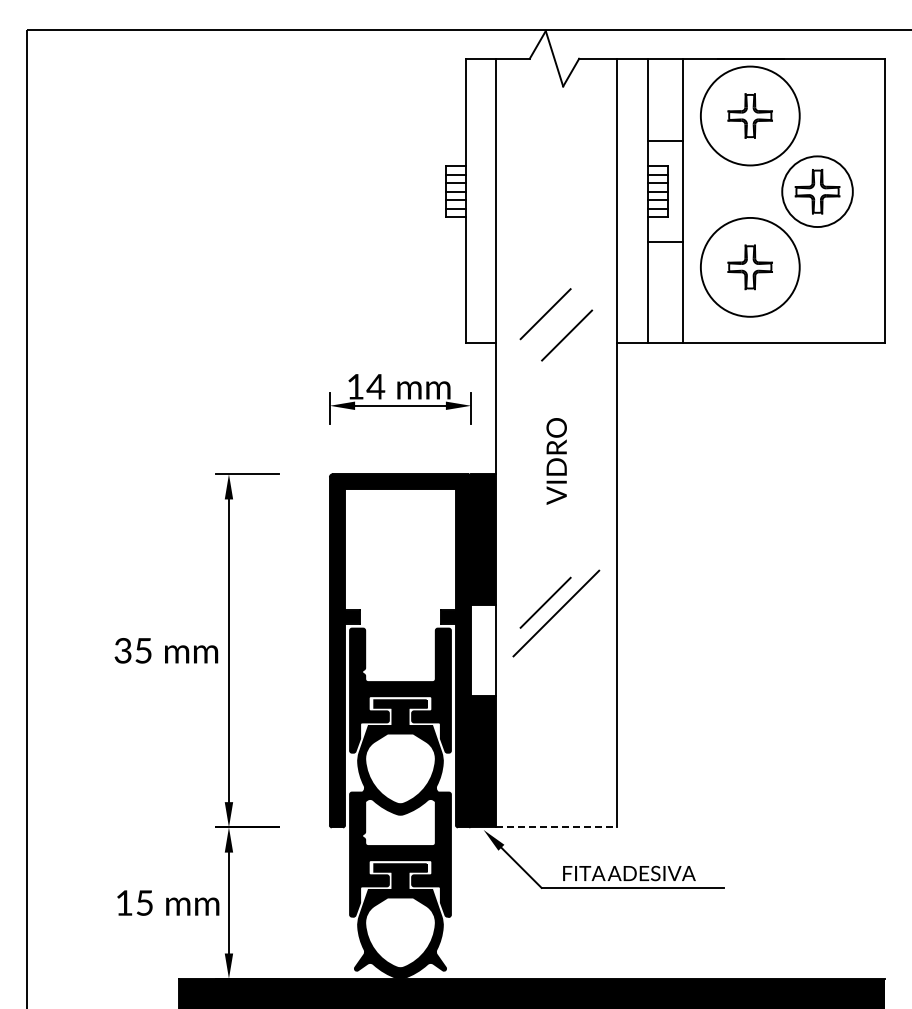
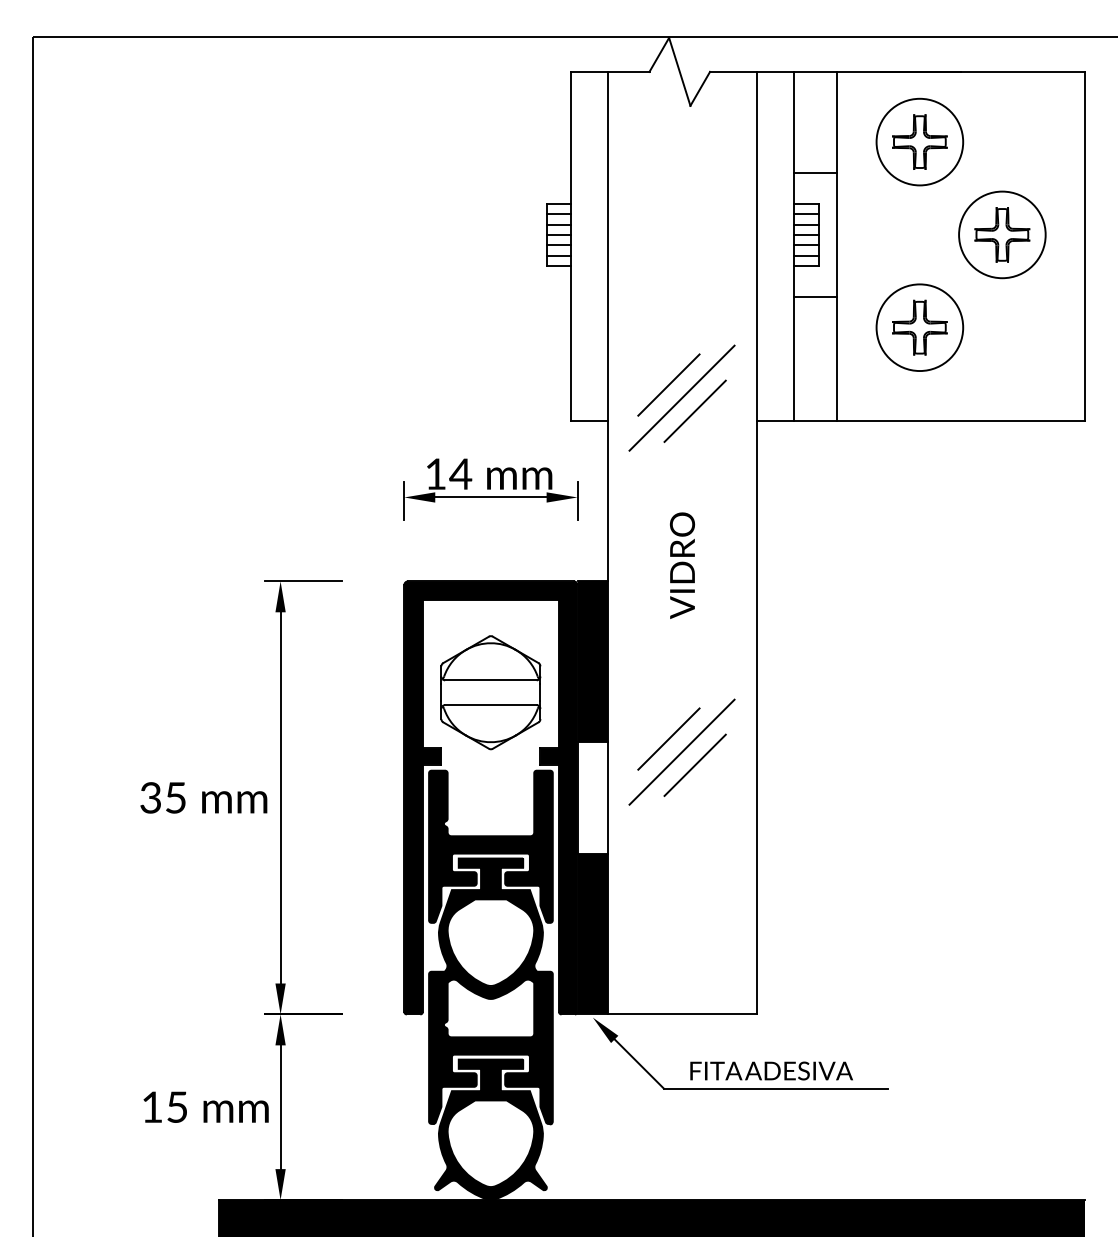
circle: (749, 115) -> (918, 141), size x0.71
circle: (749, 267) -> (918, 327), size x0.71
line: (556, 324) -> (682, 397), added
part: (400, 565) -> (490, 693), added
line: (567, 624) -> (695, 765), added
line: (556, 827) -> (682, 1014), dashed -> solid

